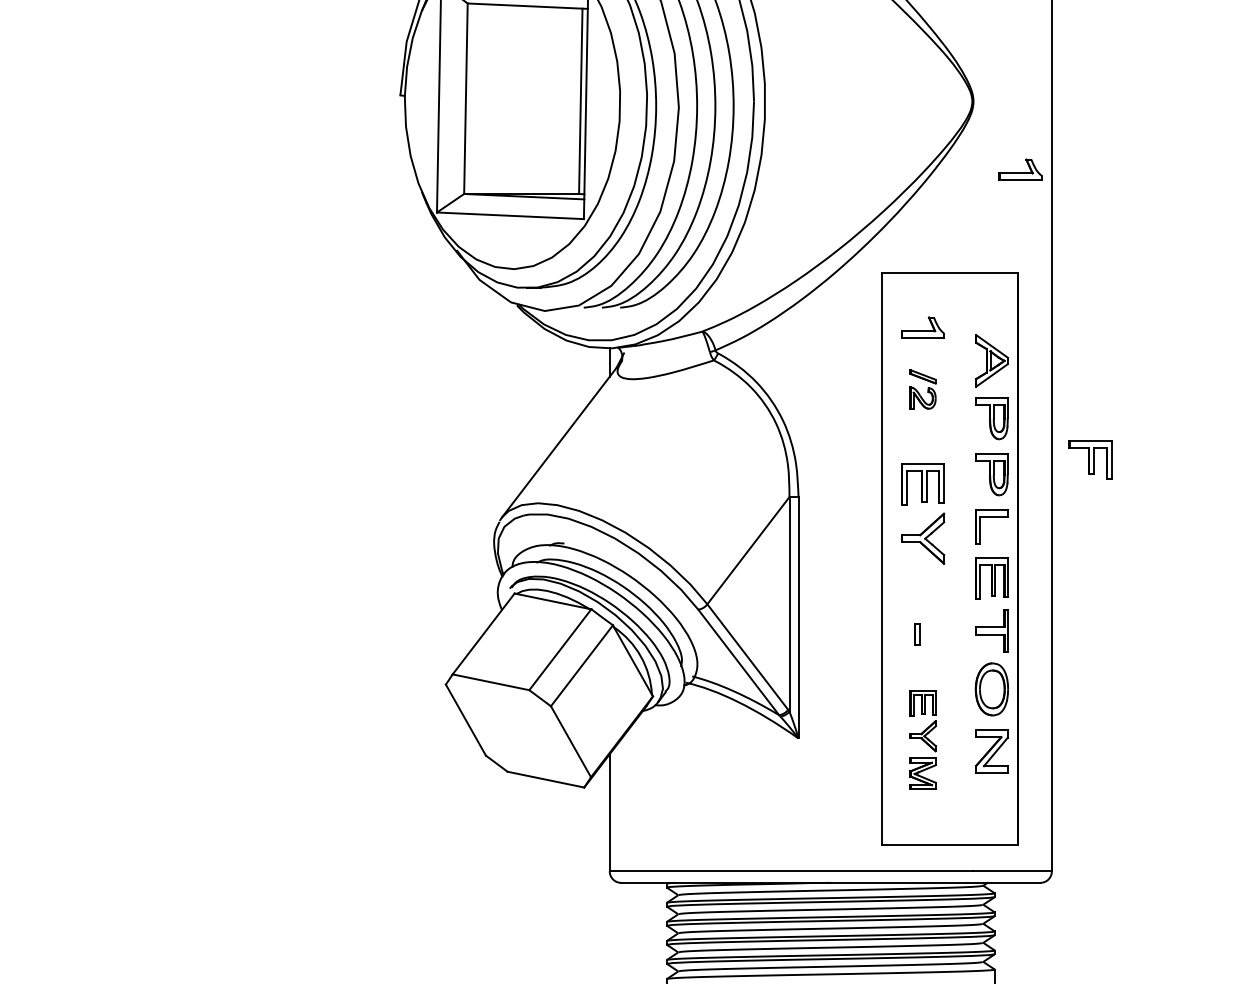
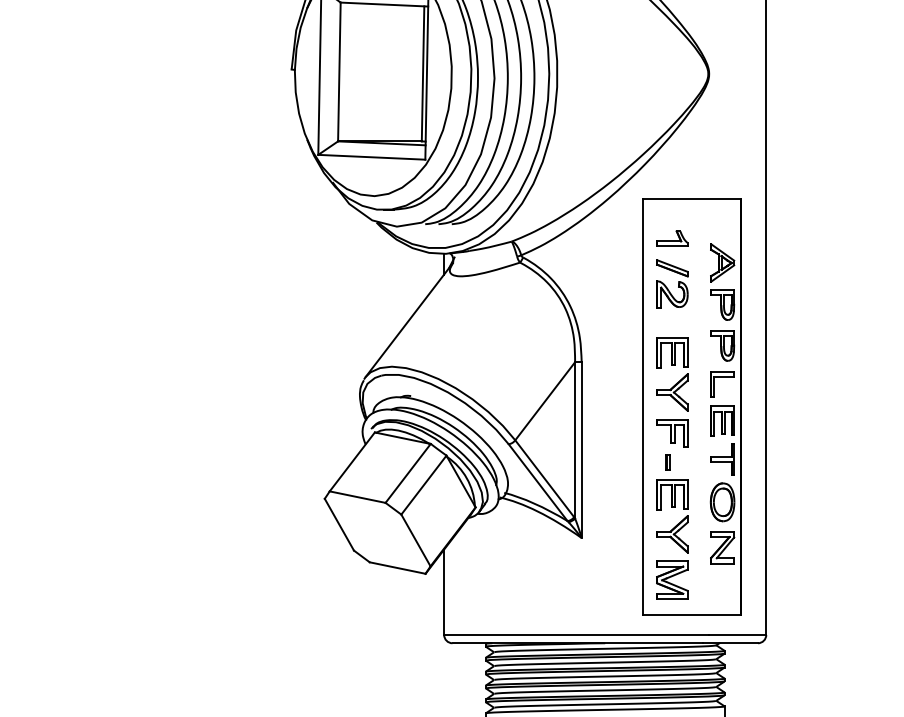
part: (1020, 169) -> (743, 123), removed
part: (923, 389) -> (672, 283), size x1.67
part: (1090, 460) -> (672, 433), moved
part: (923, 740) -> (672, 539), size x1.67

